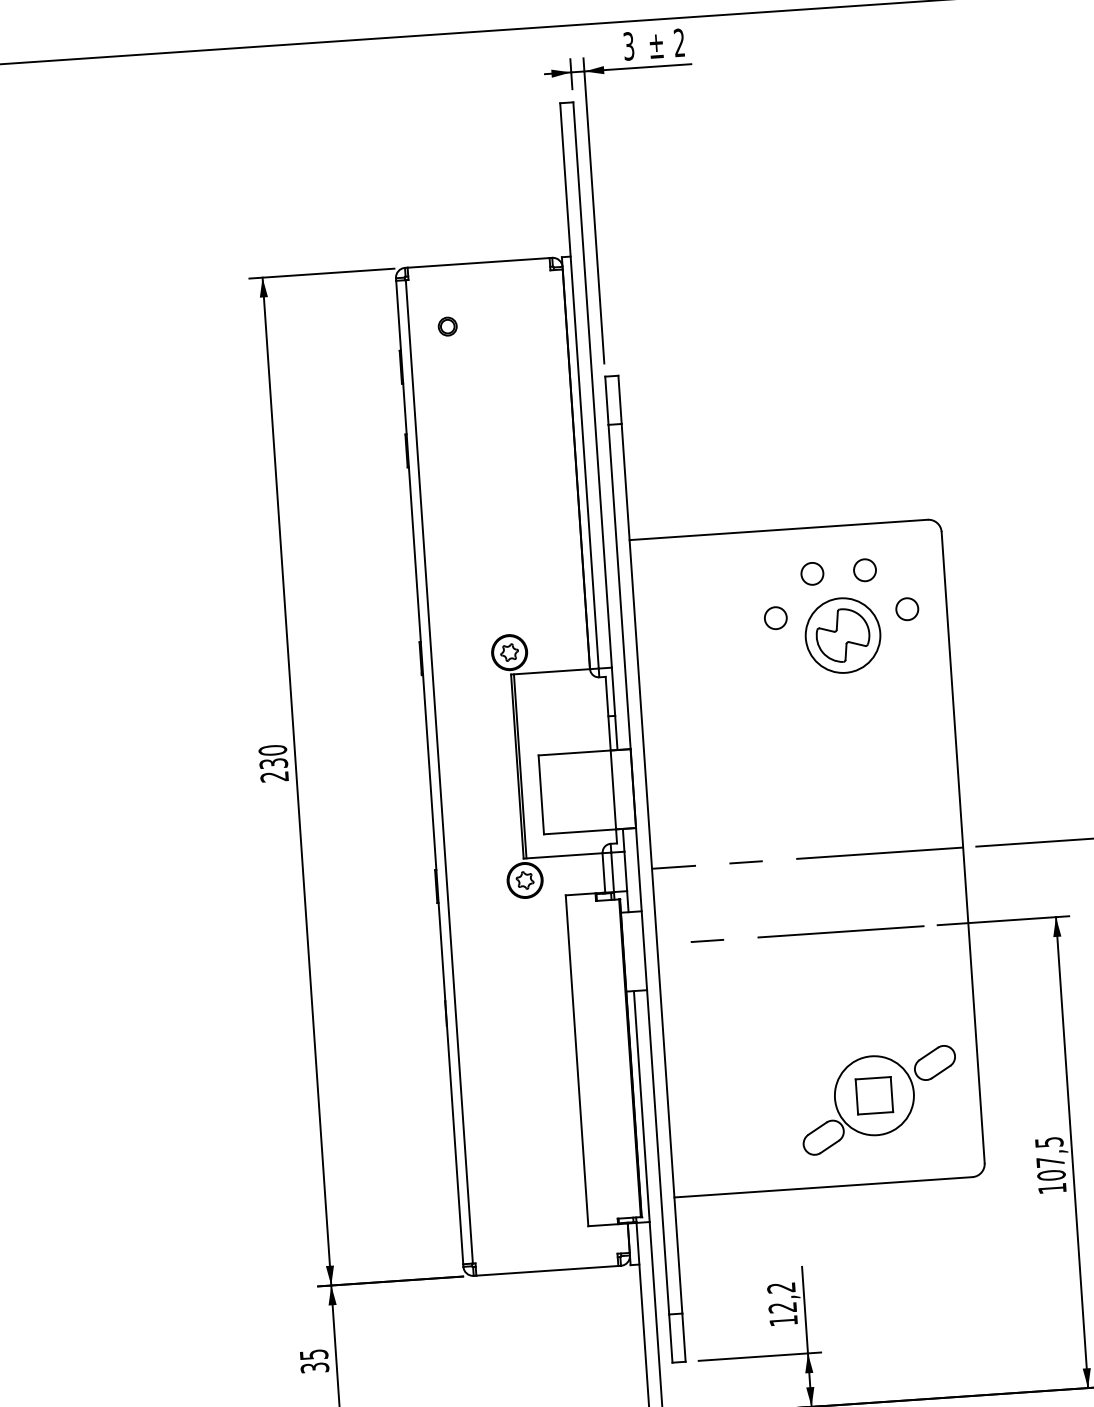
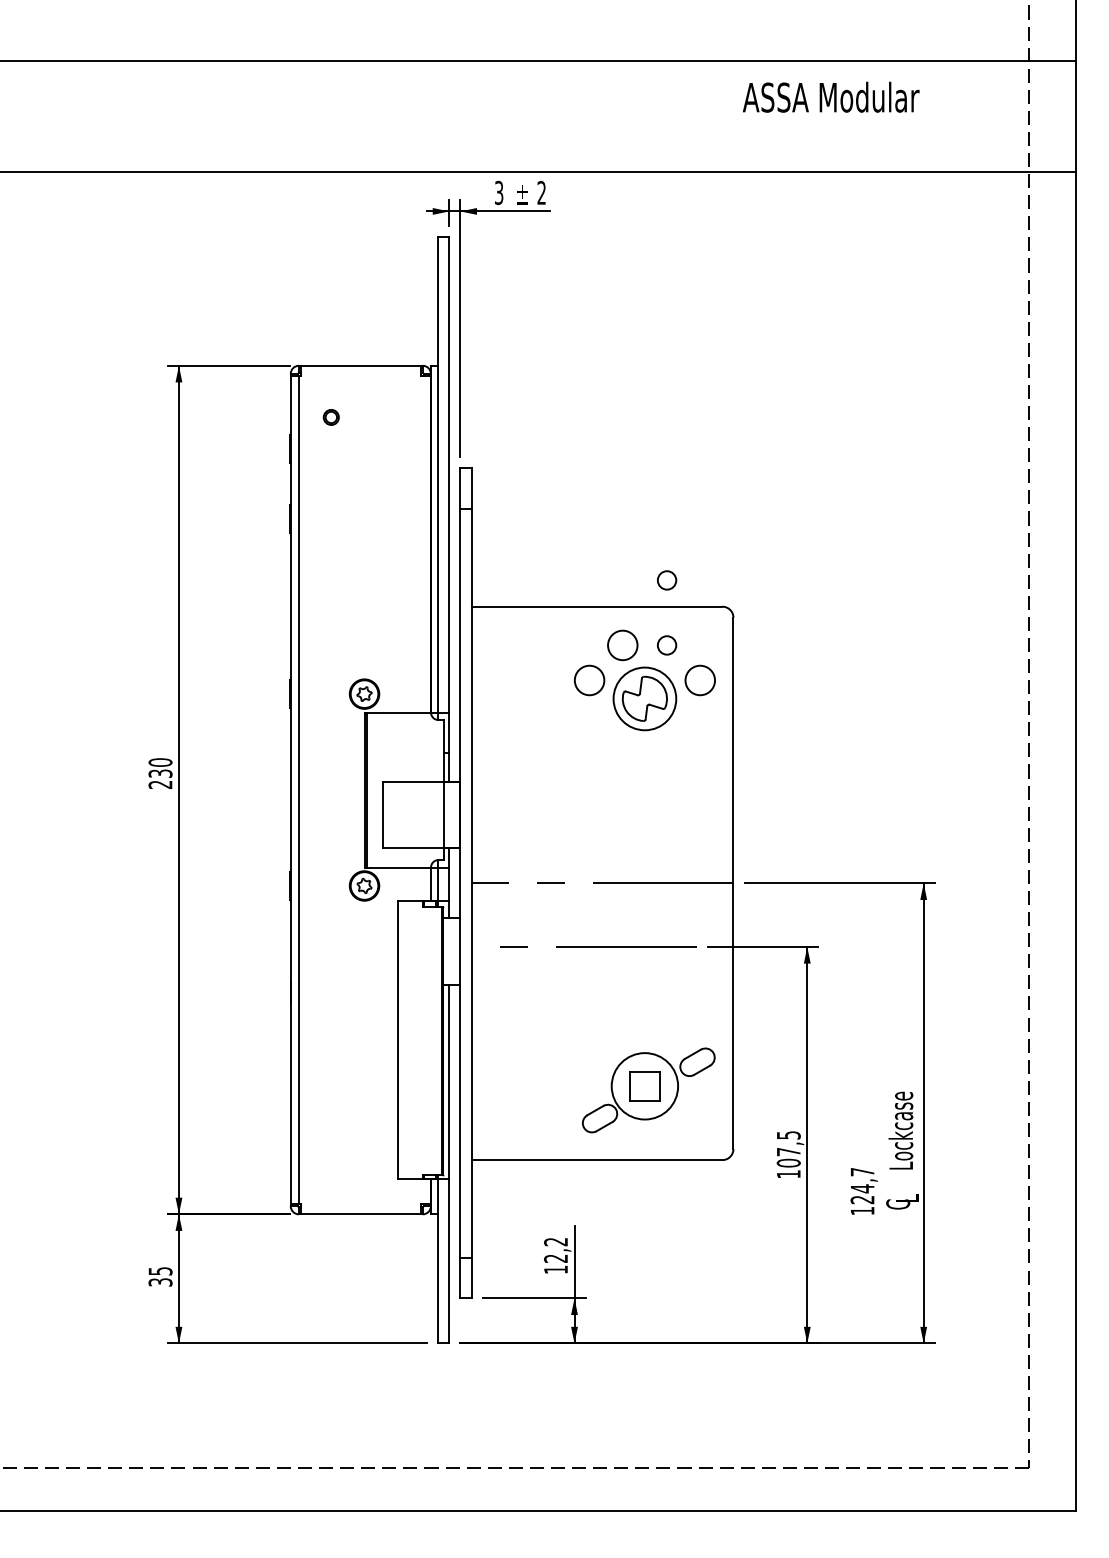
circle: (860, 493) -> (667, 580), added
circle: (812, 573) -> (622, 645), size x1.6
circle: (907, 609) -> (700, 680), size x1.6
circle: (775, 618) -> (589, 680), size x1.6

